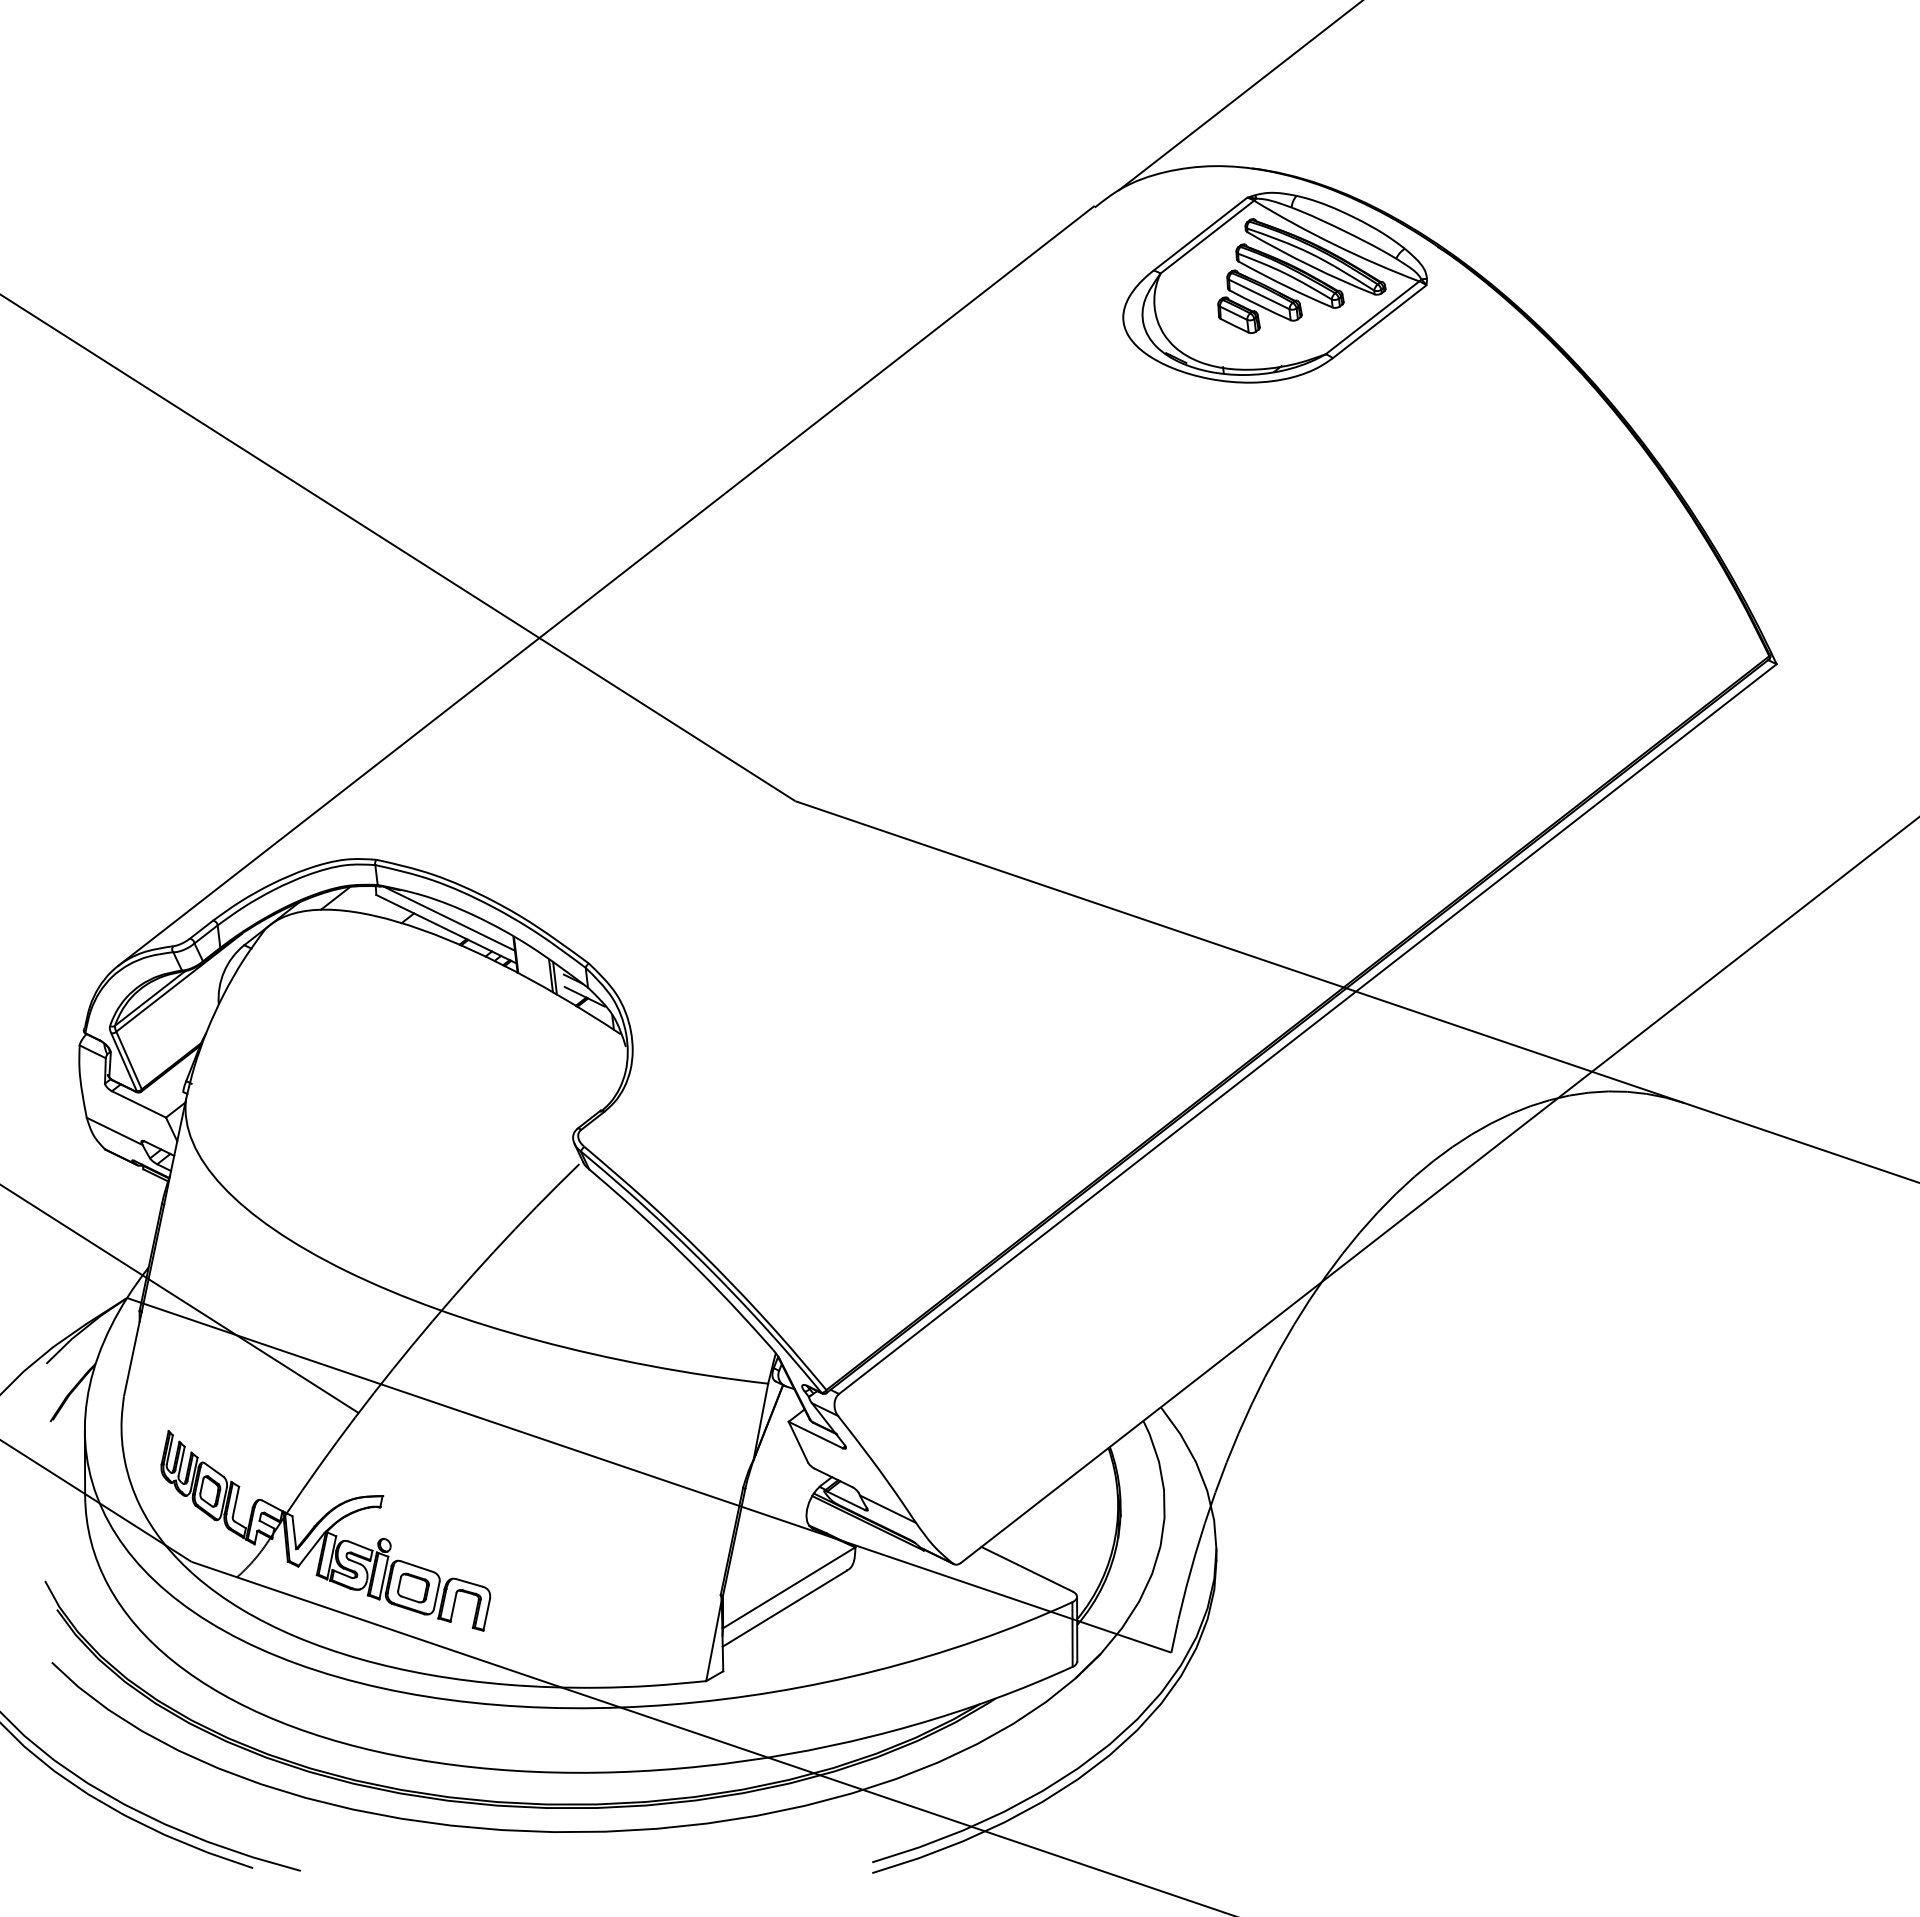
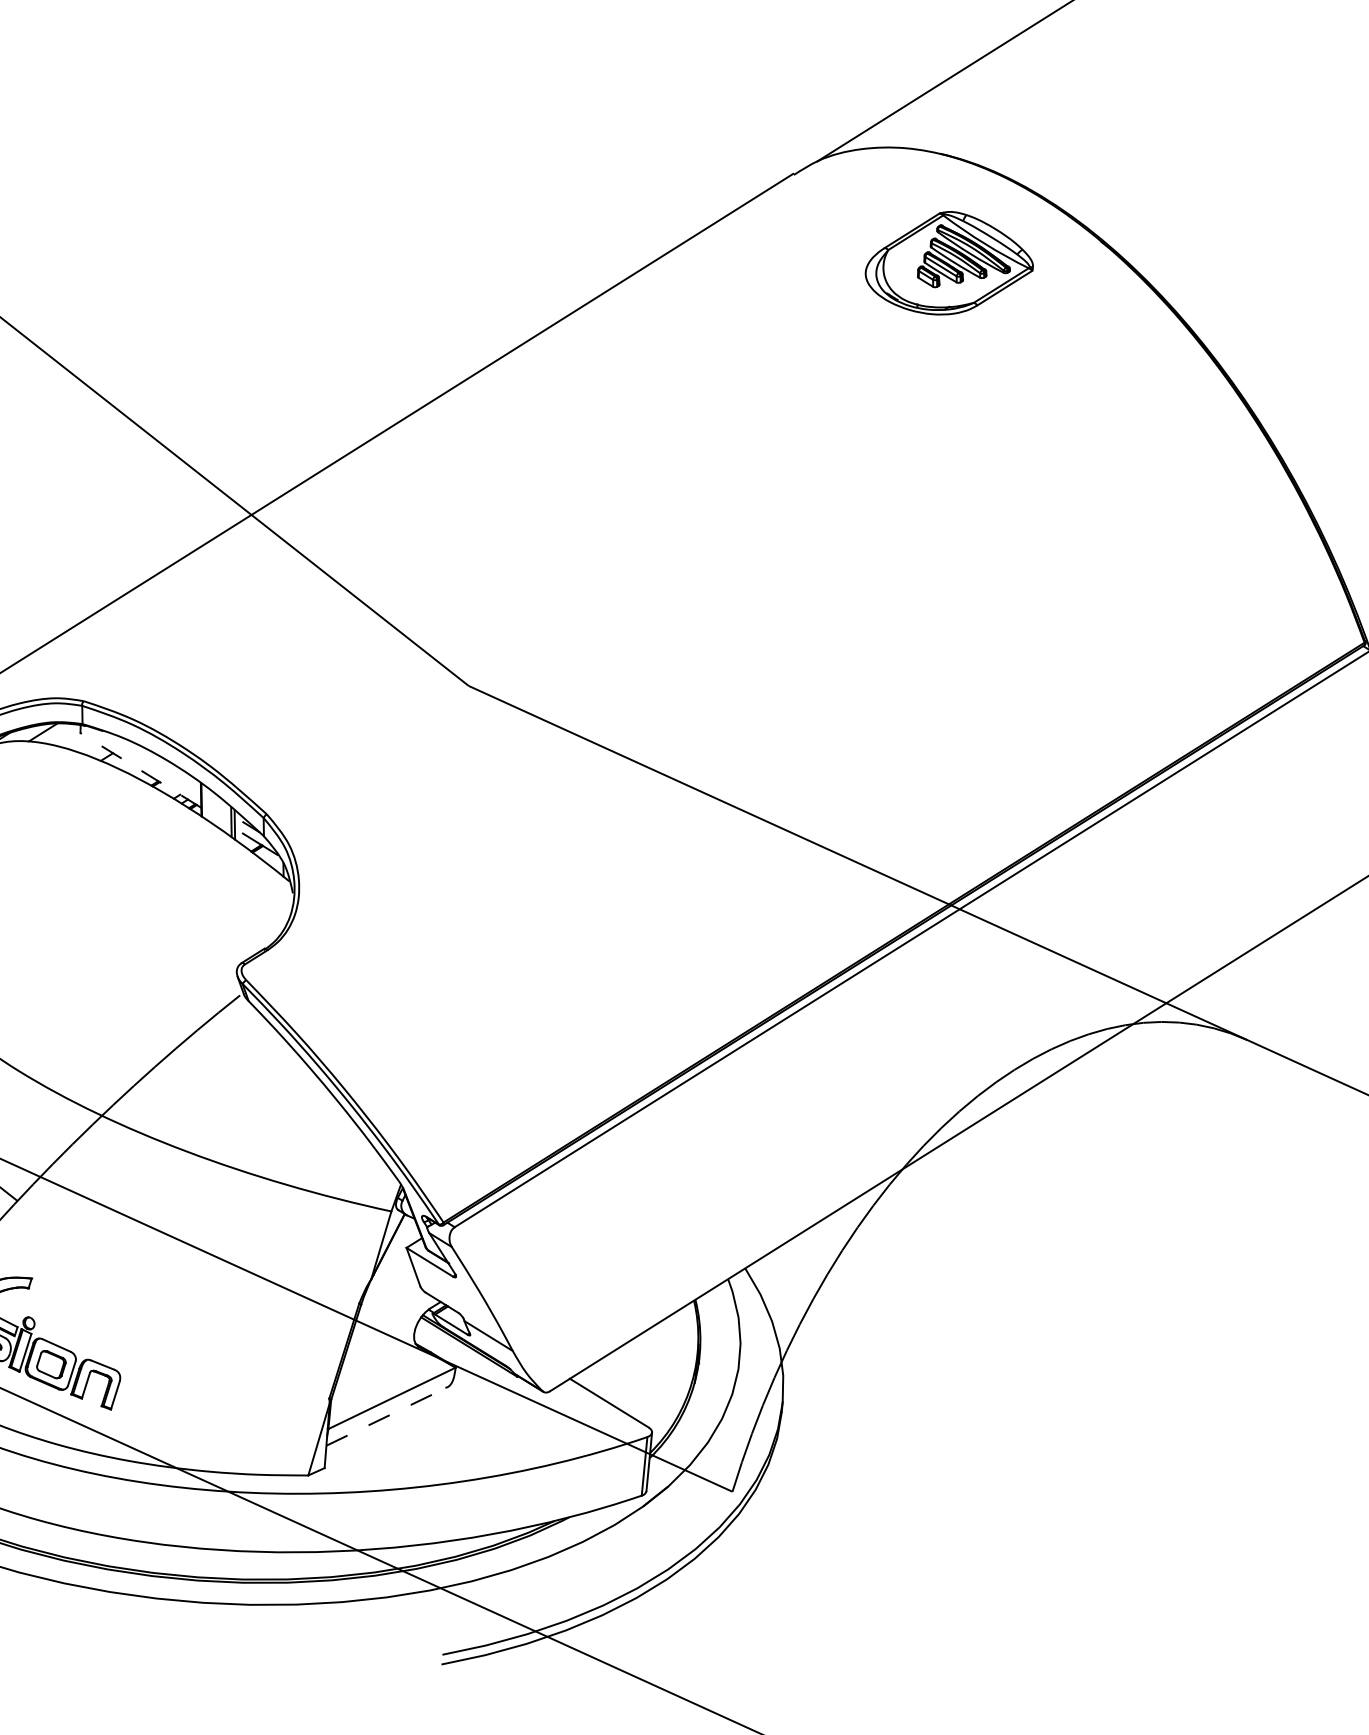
part: (1274, 287) -> (949, 263), size x0.6
line: (449, 918) -> (144, 760), removed
line: (446, 929) -> (140, 770), solid -> dashed
line: (784, 1608) -> (385, 1416), solid -> dashed

